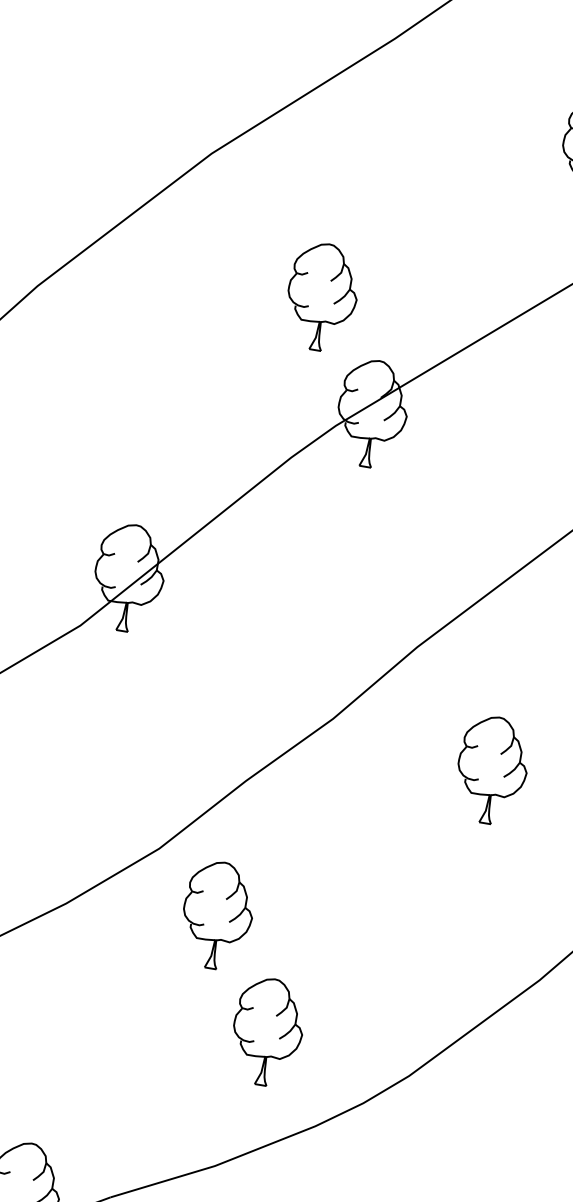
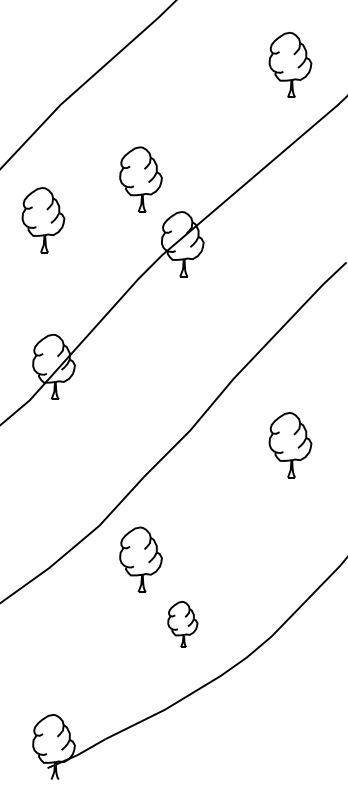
part: (152, 336) -> (43, 220), added
part: (267, 1032) -> (182, 624), size x0.7

